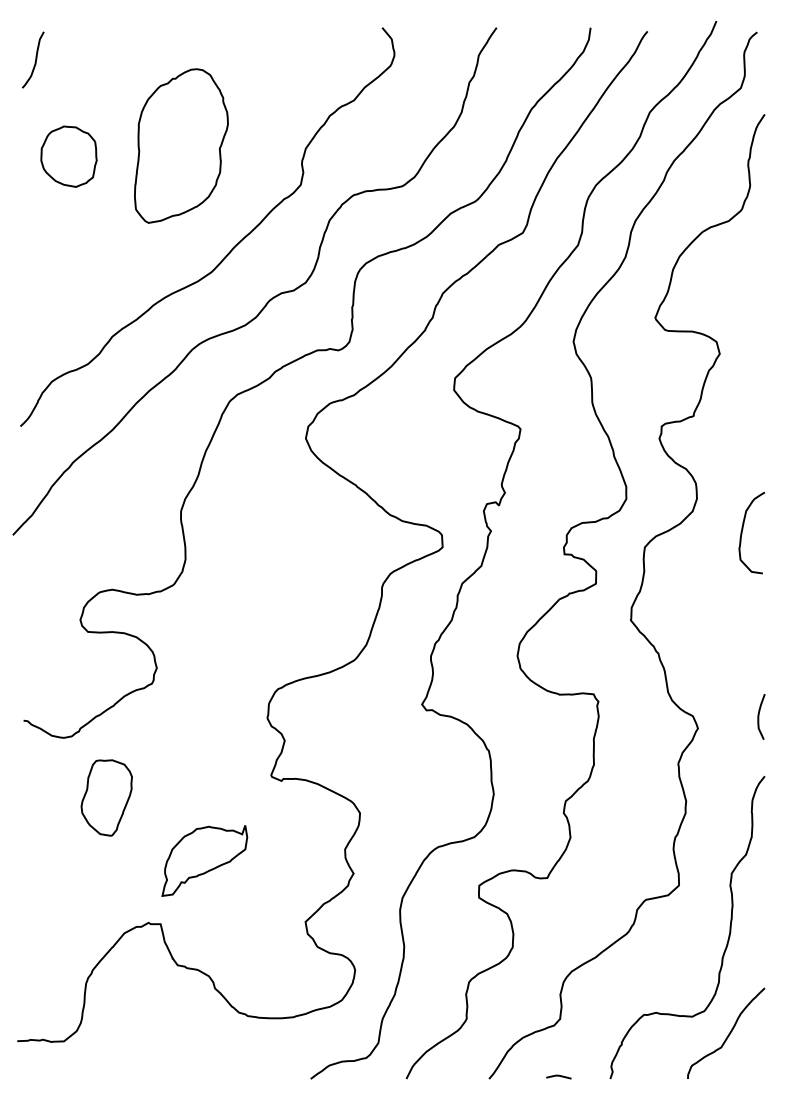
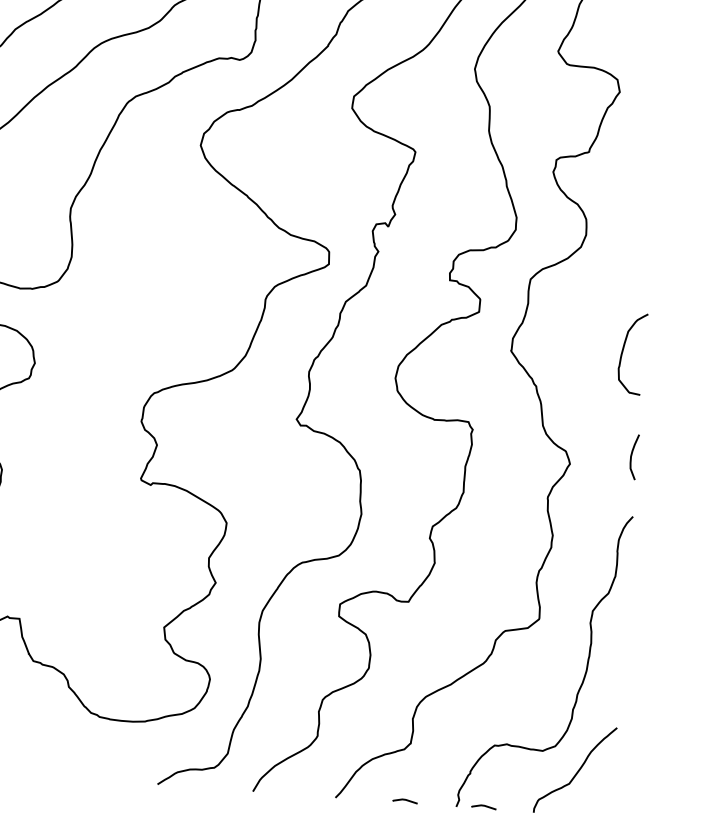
curve: (743, 529) -> (624, 349), moved
part: (204, 860) -> (68, 558), removed
line: (637, 1076) -> (483, 806), added

